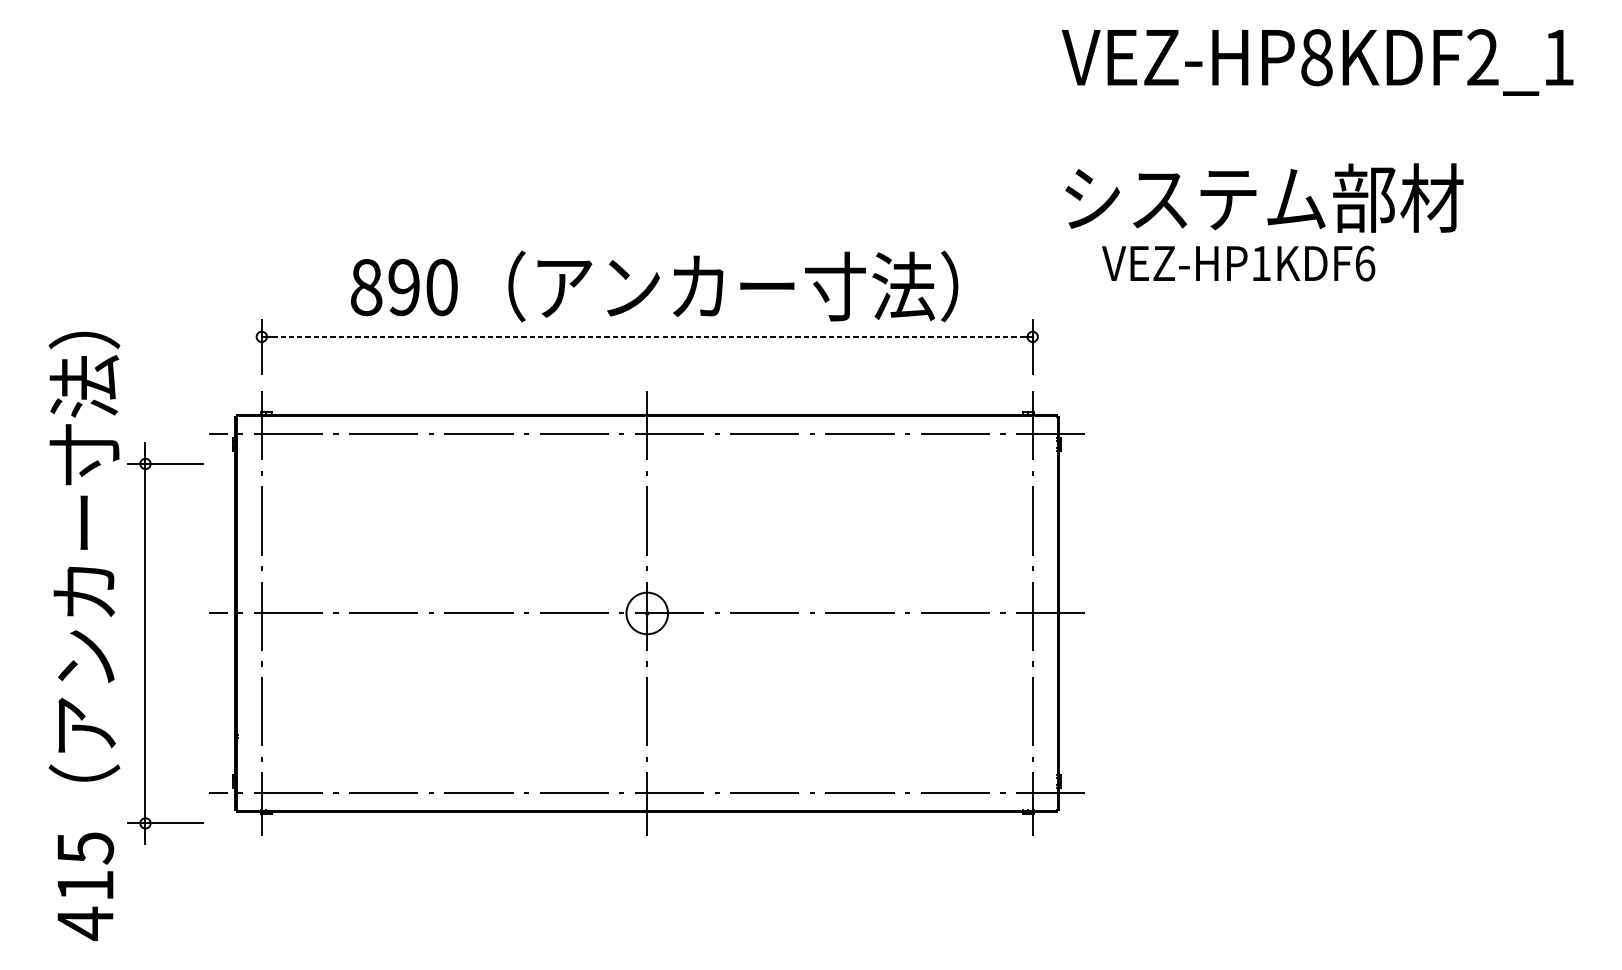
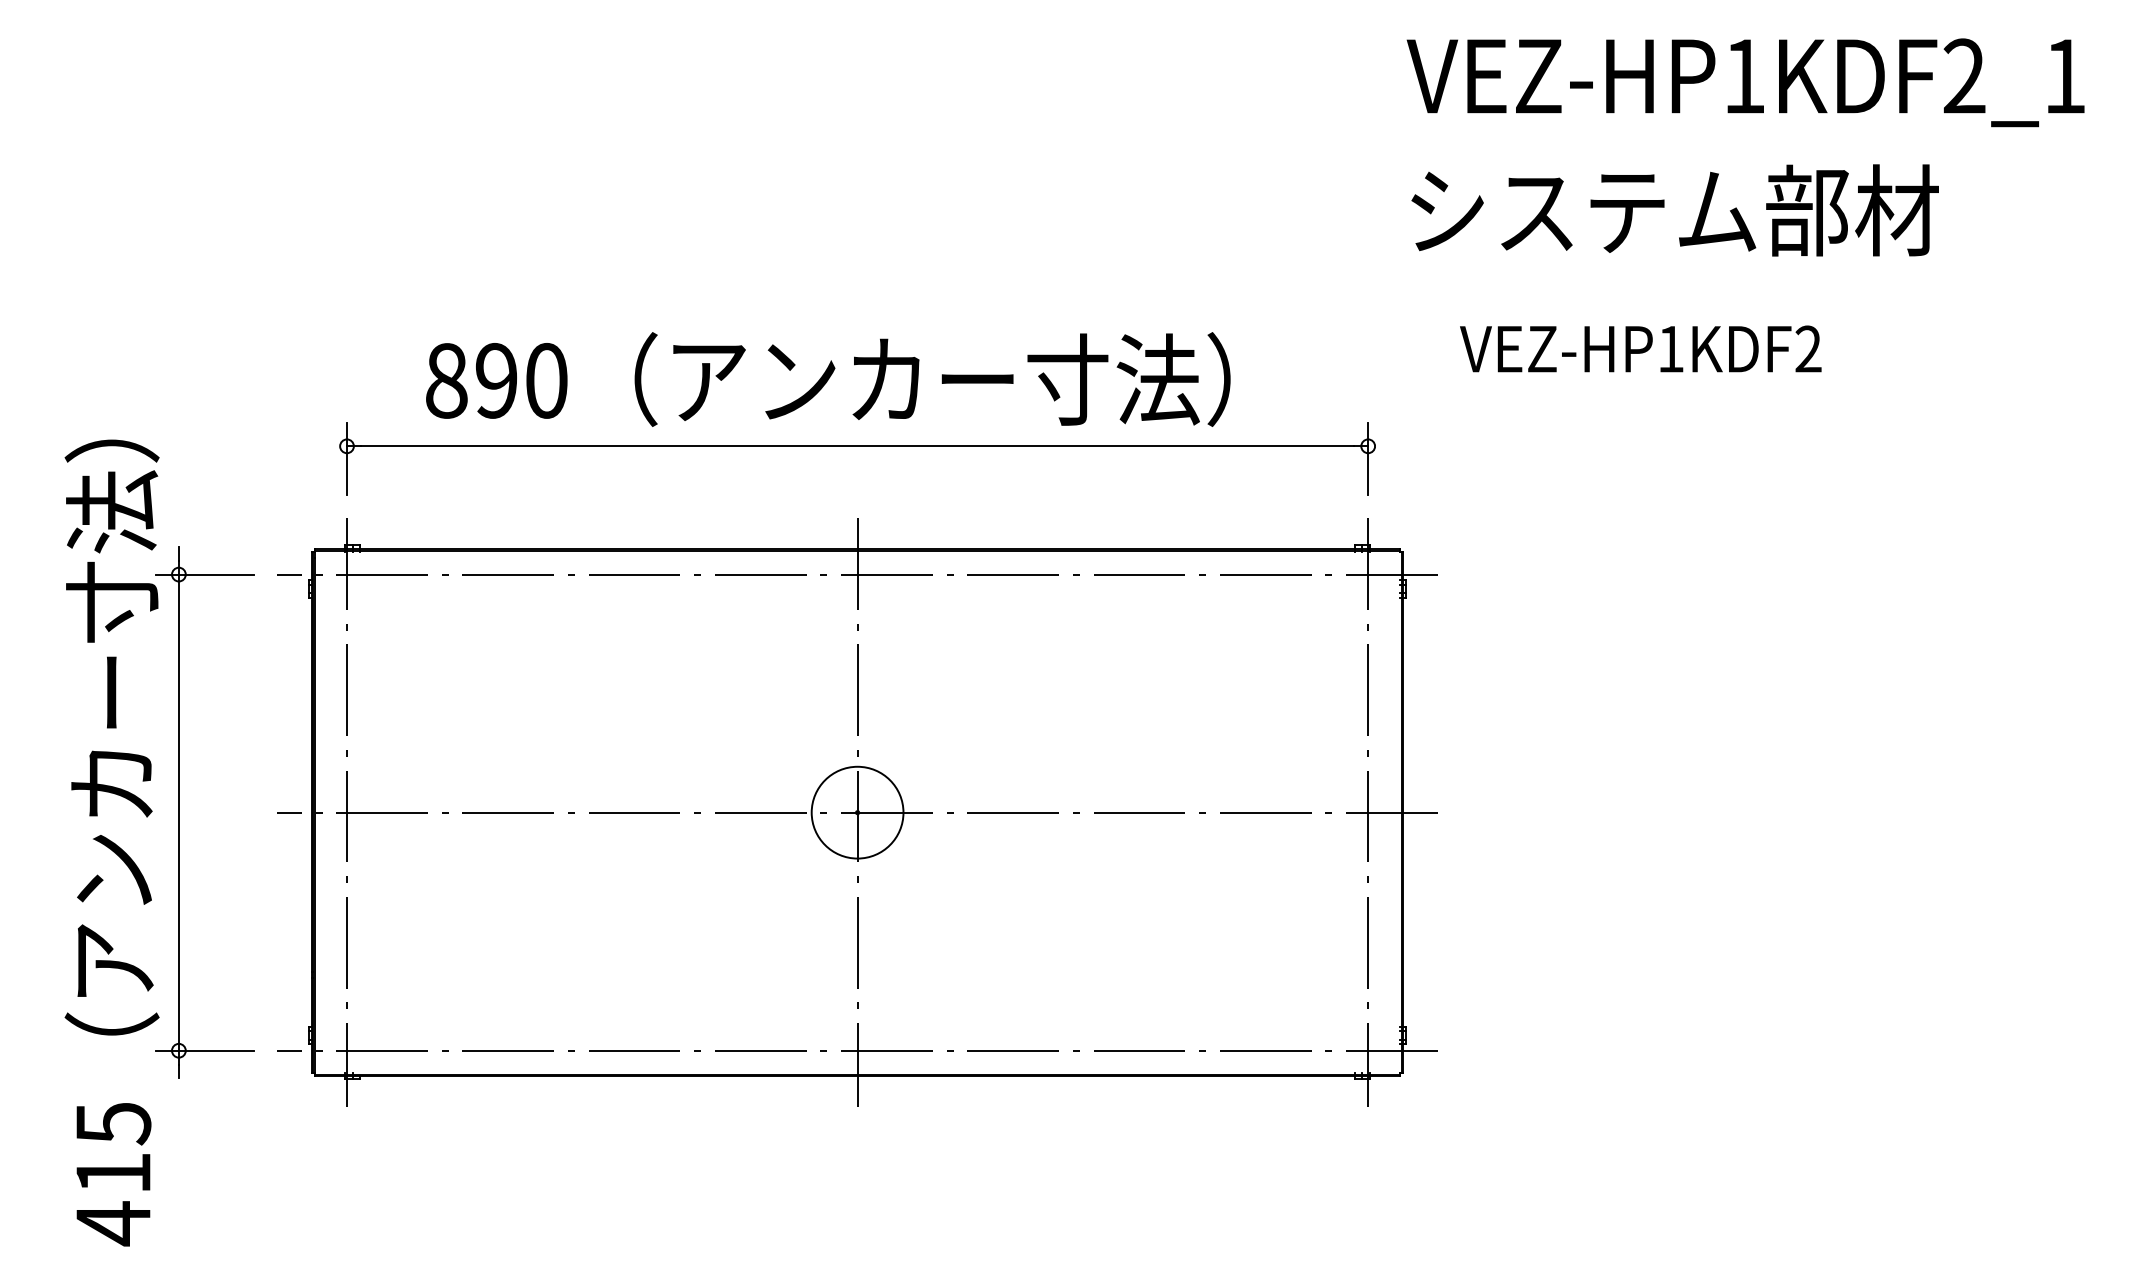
text: (1316, 57) -> (1744, 76), VEZ-HP8KDF2_1 -> VEZ-HP1KDF2_1
text: (1263, 198) -> (1674, 210), moved
text: (1365, 263) -> (1808, 348), VEZ-HP1KDF6 -> VEZ-HP1KDF2
text: (654, 286) -> (828, 379), moved
line: (647, 337) -> (857, 446), dashed -> solid
circle: (647, 613) -> (857, 812), size x1.67
part: (145, 643) -> (179, 812), moved

